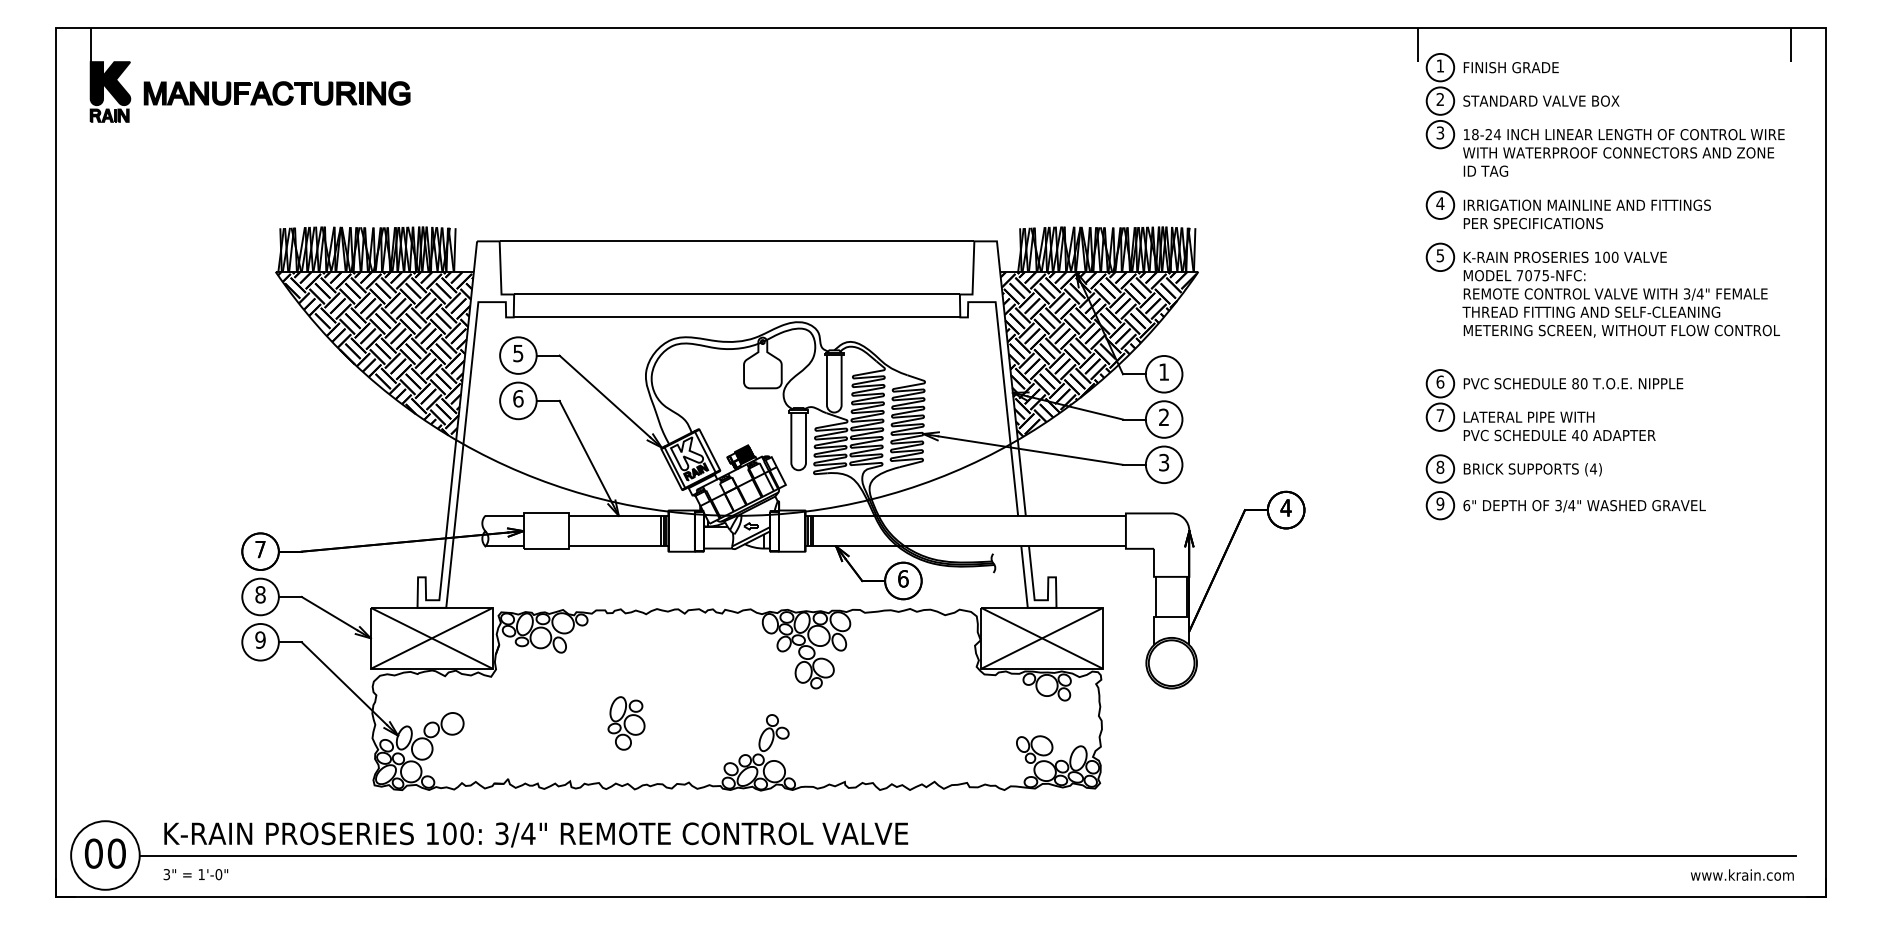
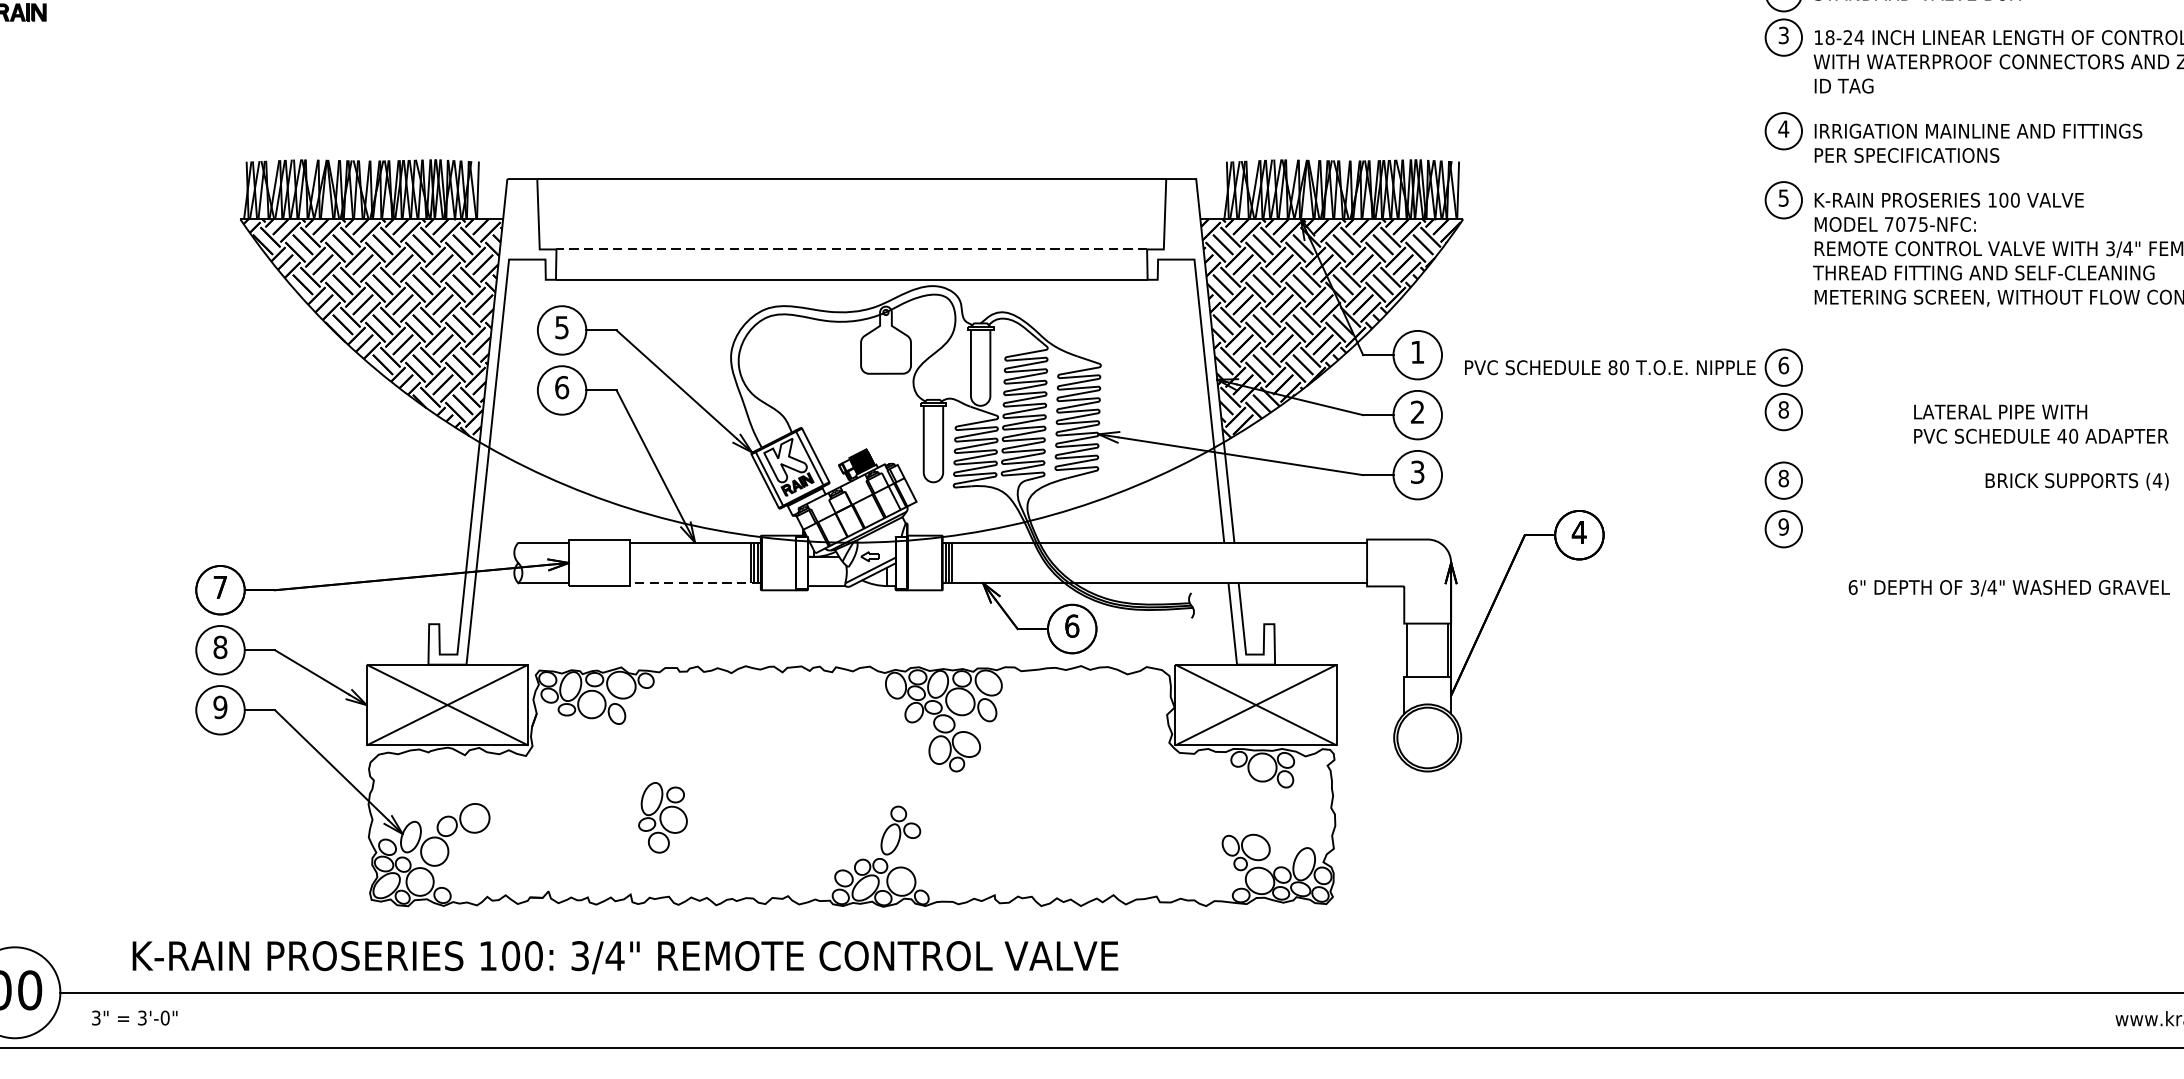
line: (737, 294) -> (852, 249), solid -> dashed
text: (1573, 383) -> (1610, 367), moved
text: (1440, 415) -> (1783, 409), 7 -> 8
text: (1559, 426) -> (2040, 424), moved
text: (1532, 469) -> (2076, 481), moved
text: (1584, 506) -> (2009, 588), moved
line: (618, 546) -> (694, 583), solid -> dashed
part: (626, 723) -> (662, 817), moved
text: (536, 834) -> (625, 957), moved
text: (201, 874) -> (142, 1017), 1'-0" -> 3'-0"

